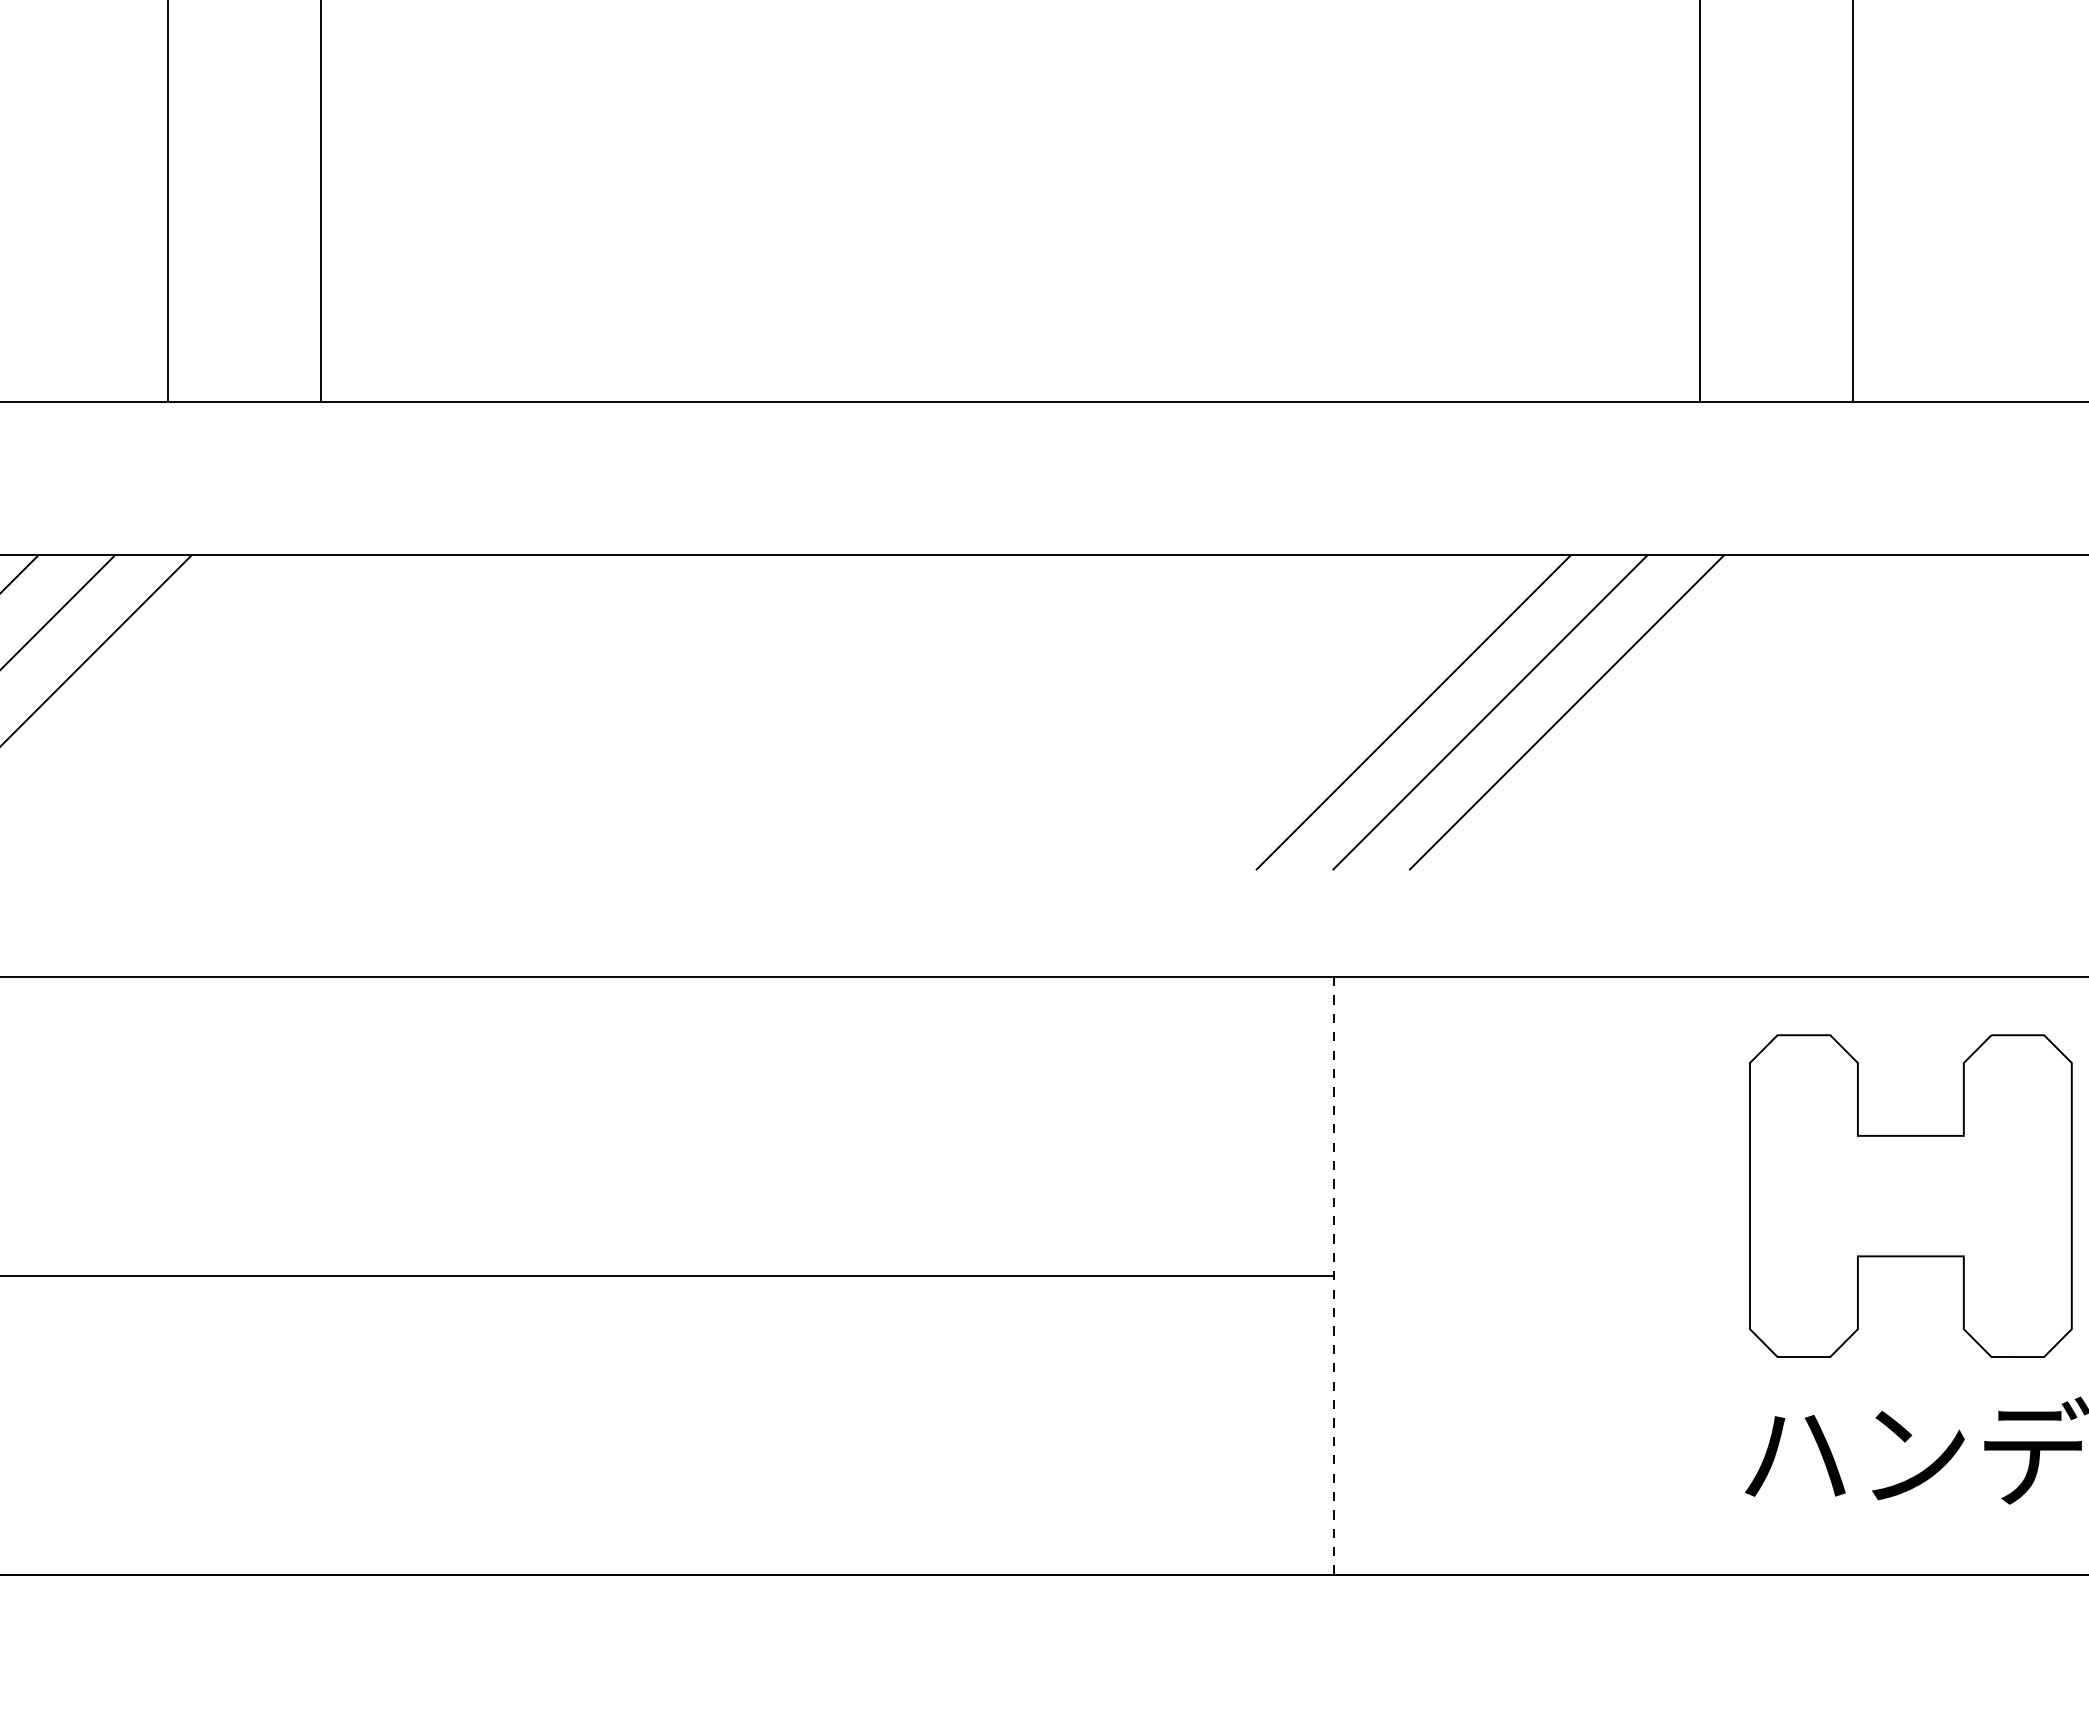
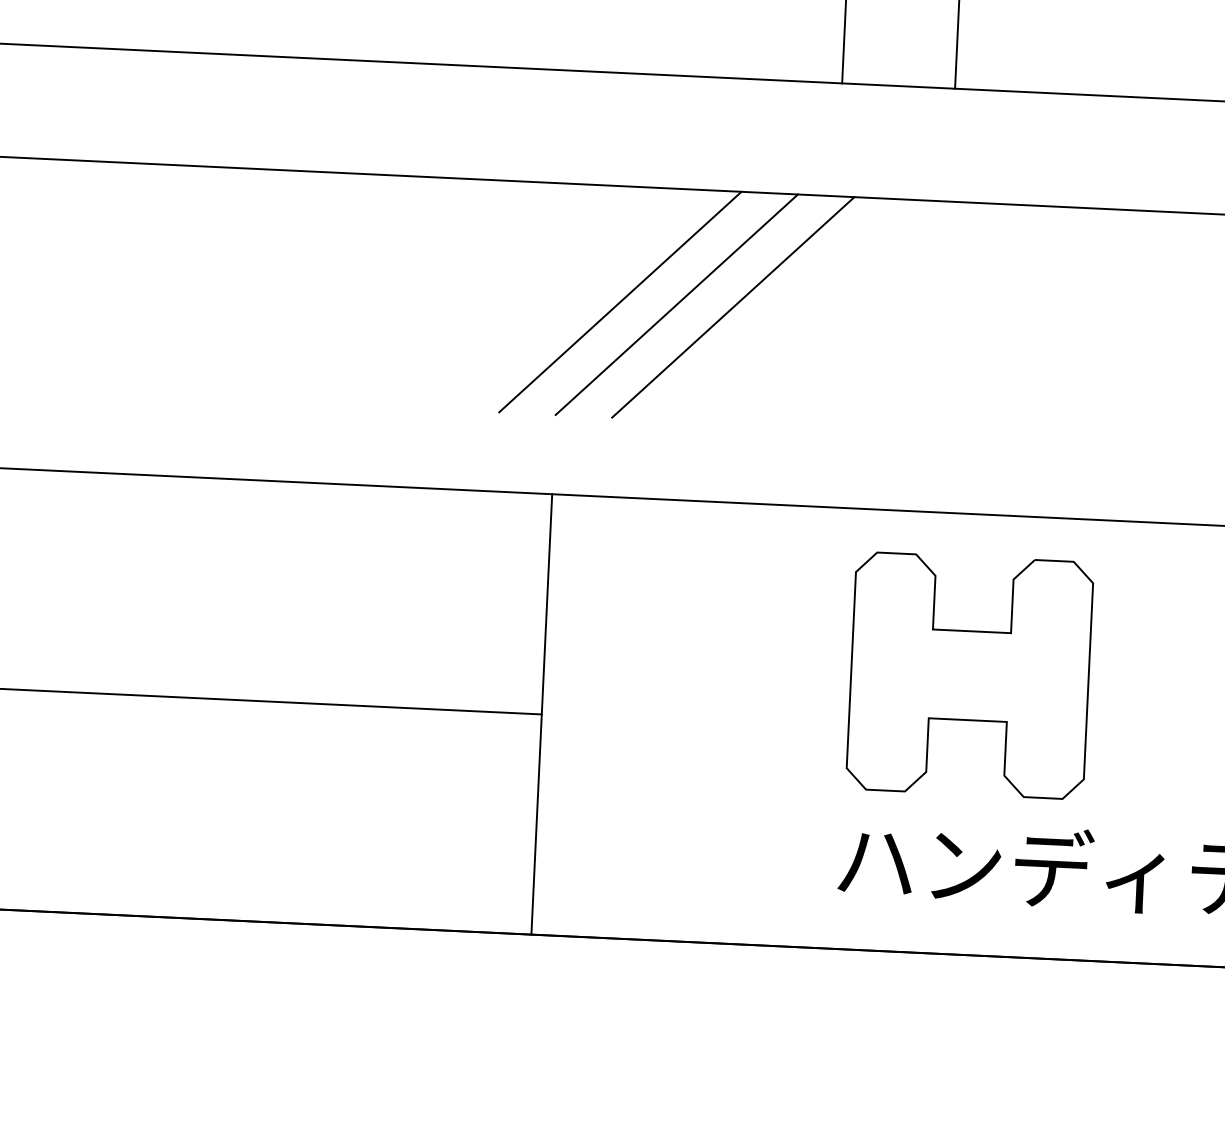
line: (1333, 1275) -> (541, 714), dashed -> solid

